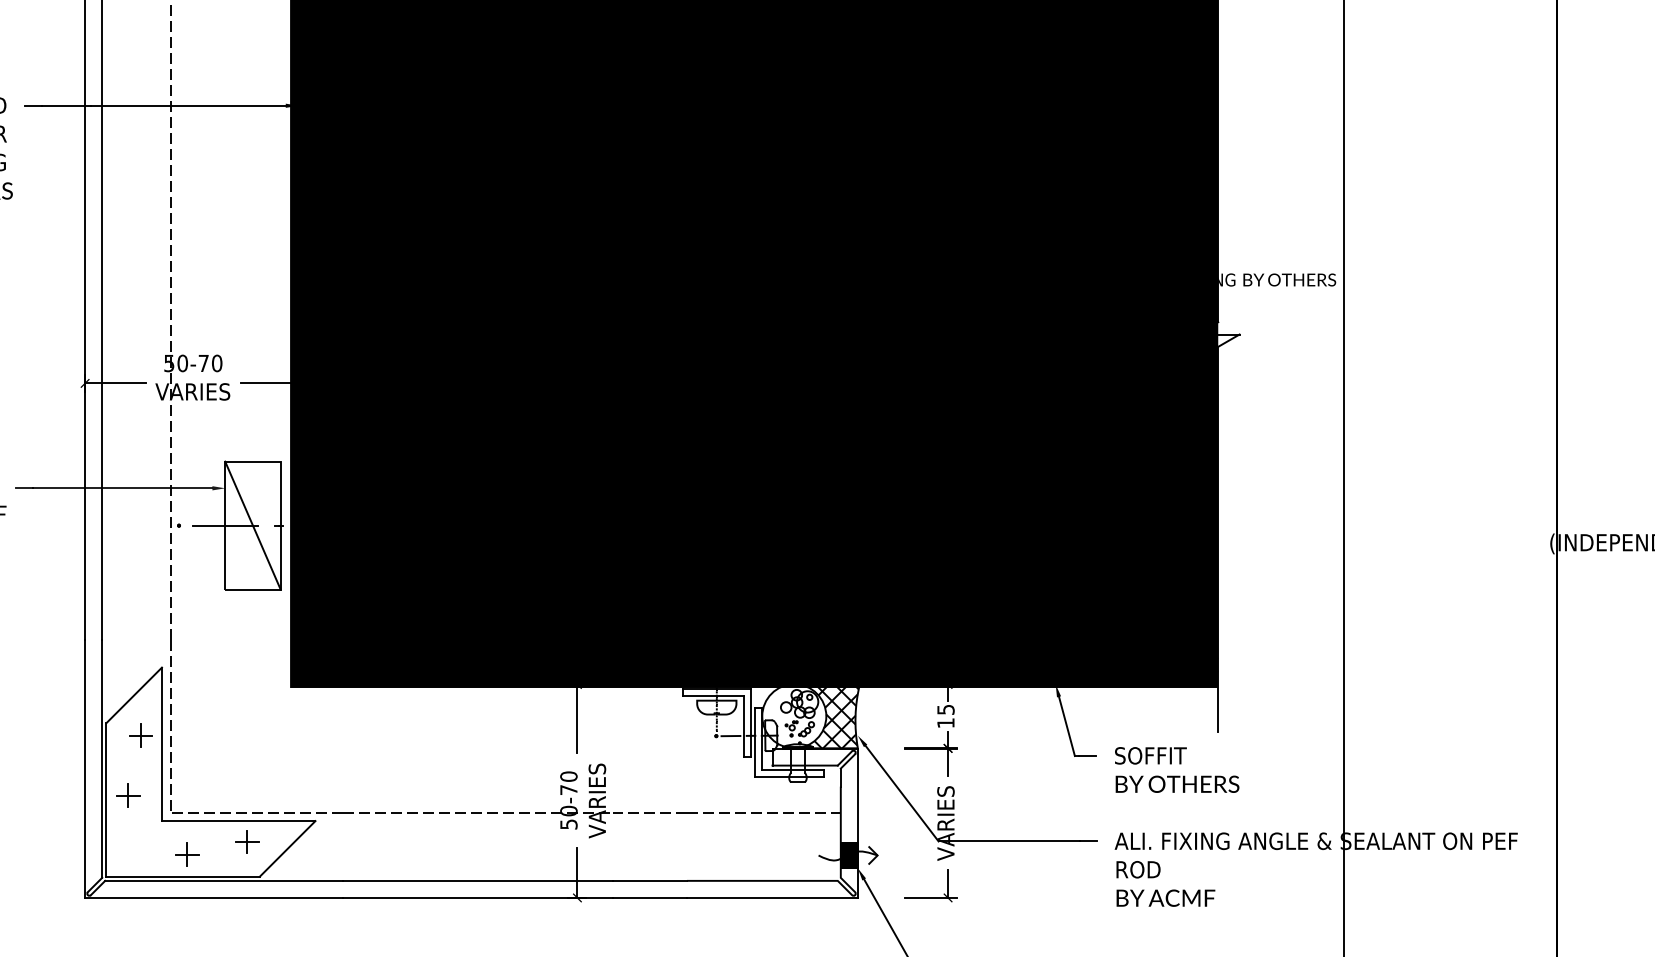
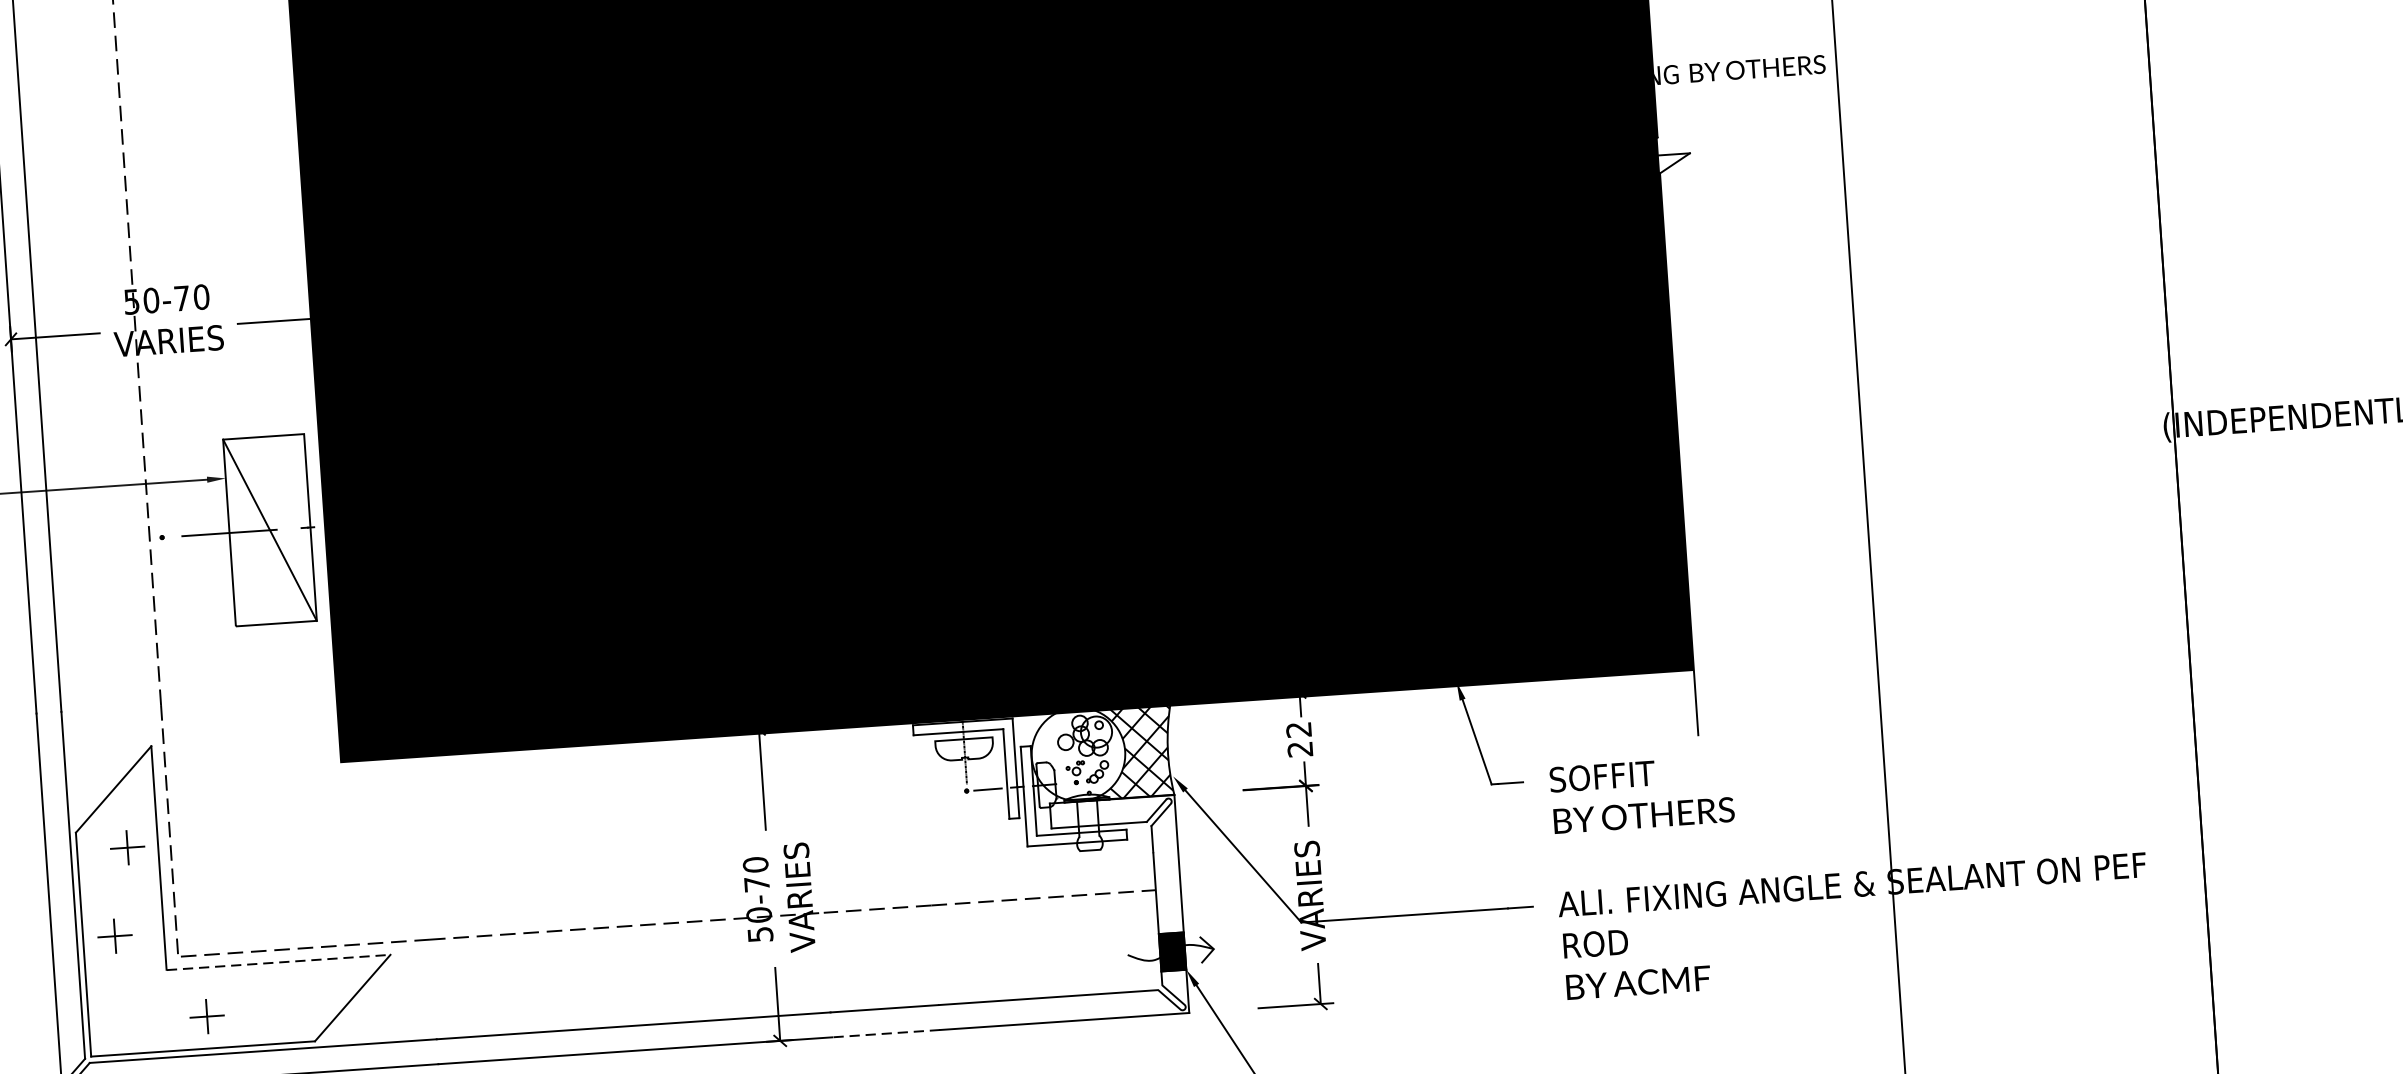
text: (945, 716) -> (1298, 739), 15 -> 22
line: (238, 821) -> (278, 963), solid -> dashed
part: (247, 841) -> (293, 991), removed
line: (650, 897) -> (886, 1032), solid -> dashed

